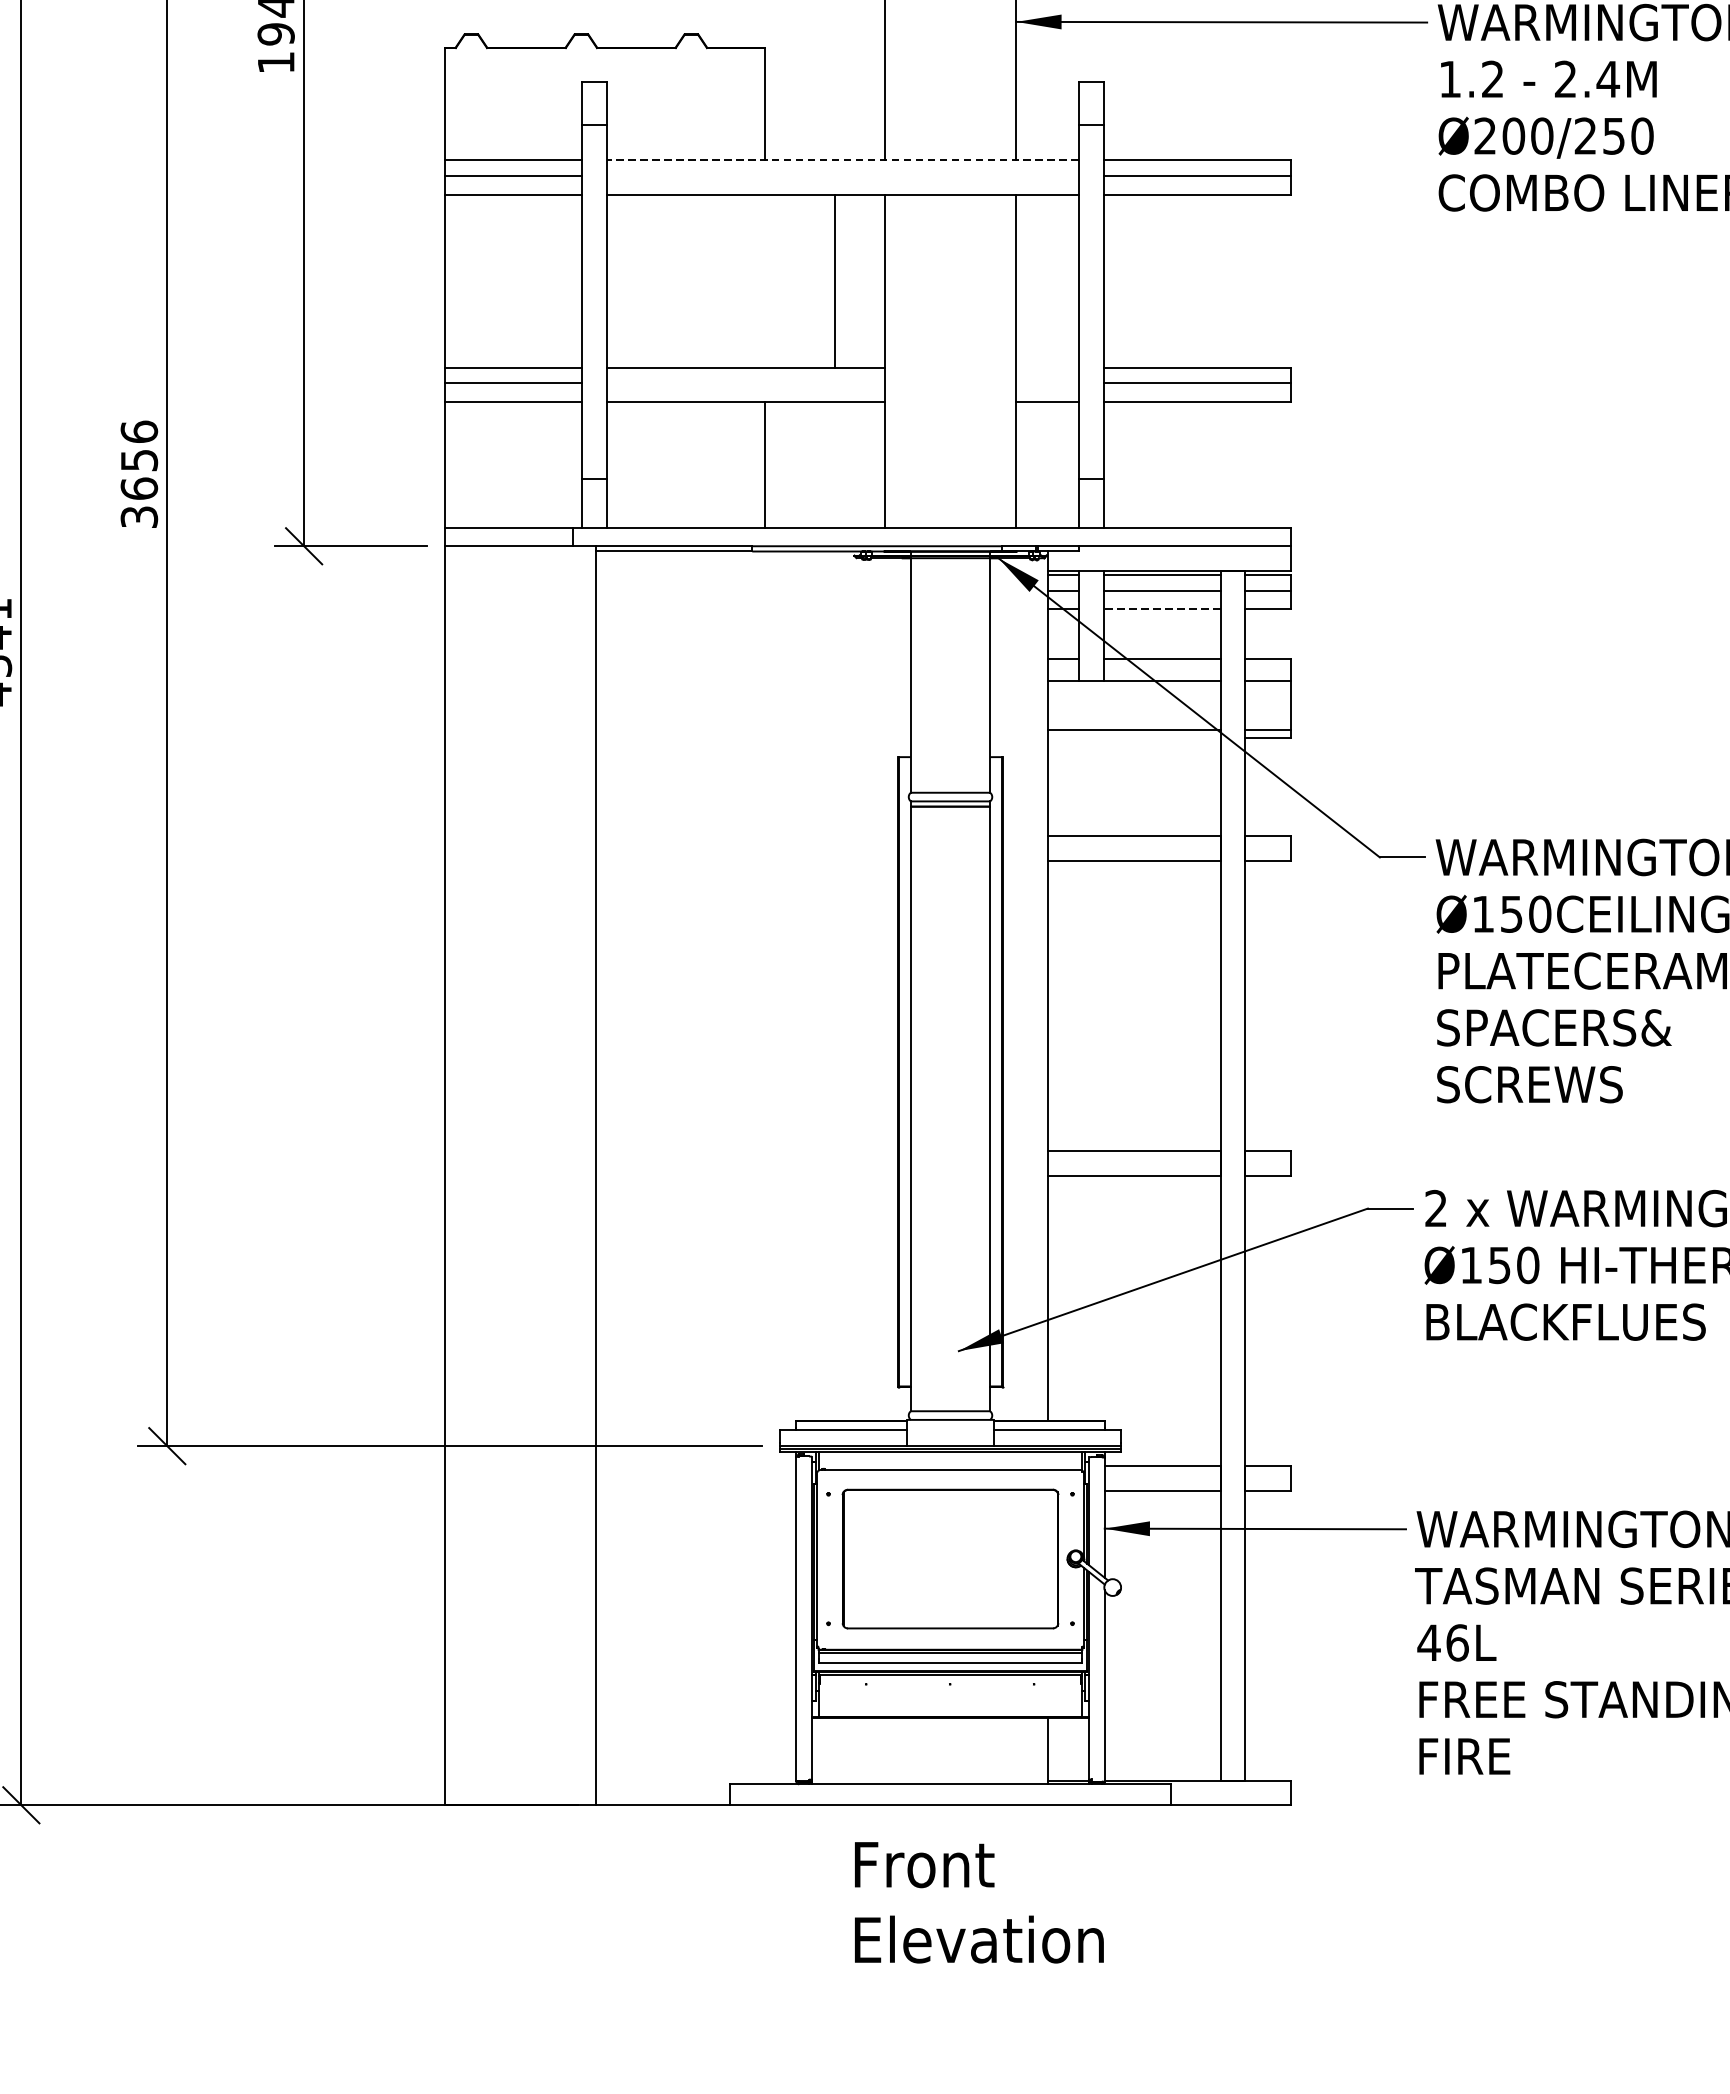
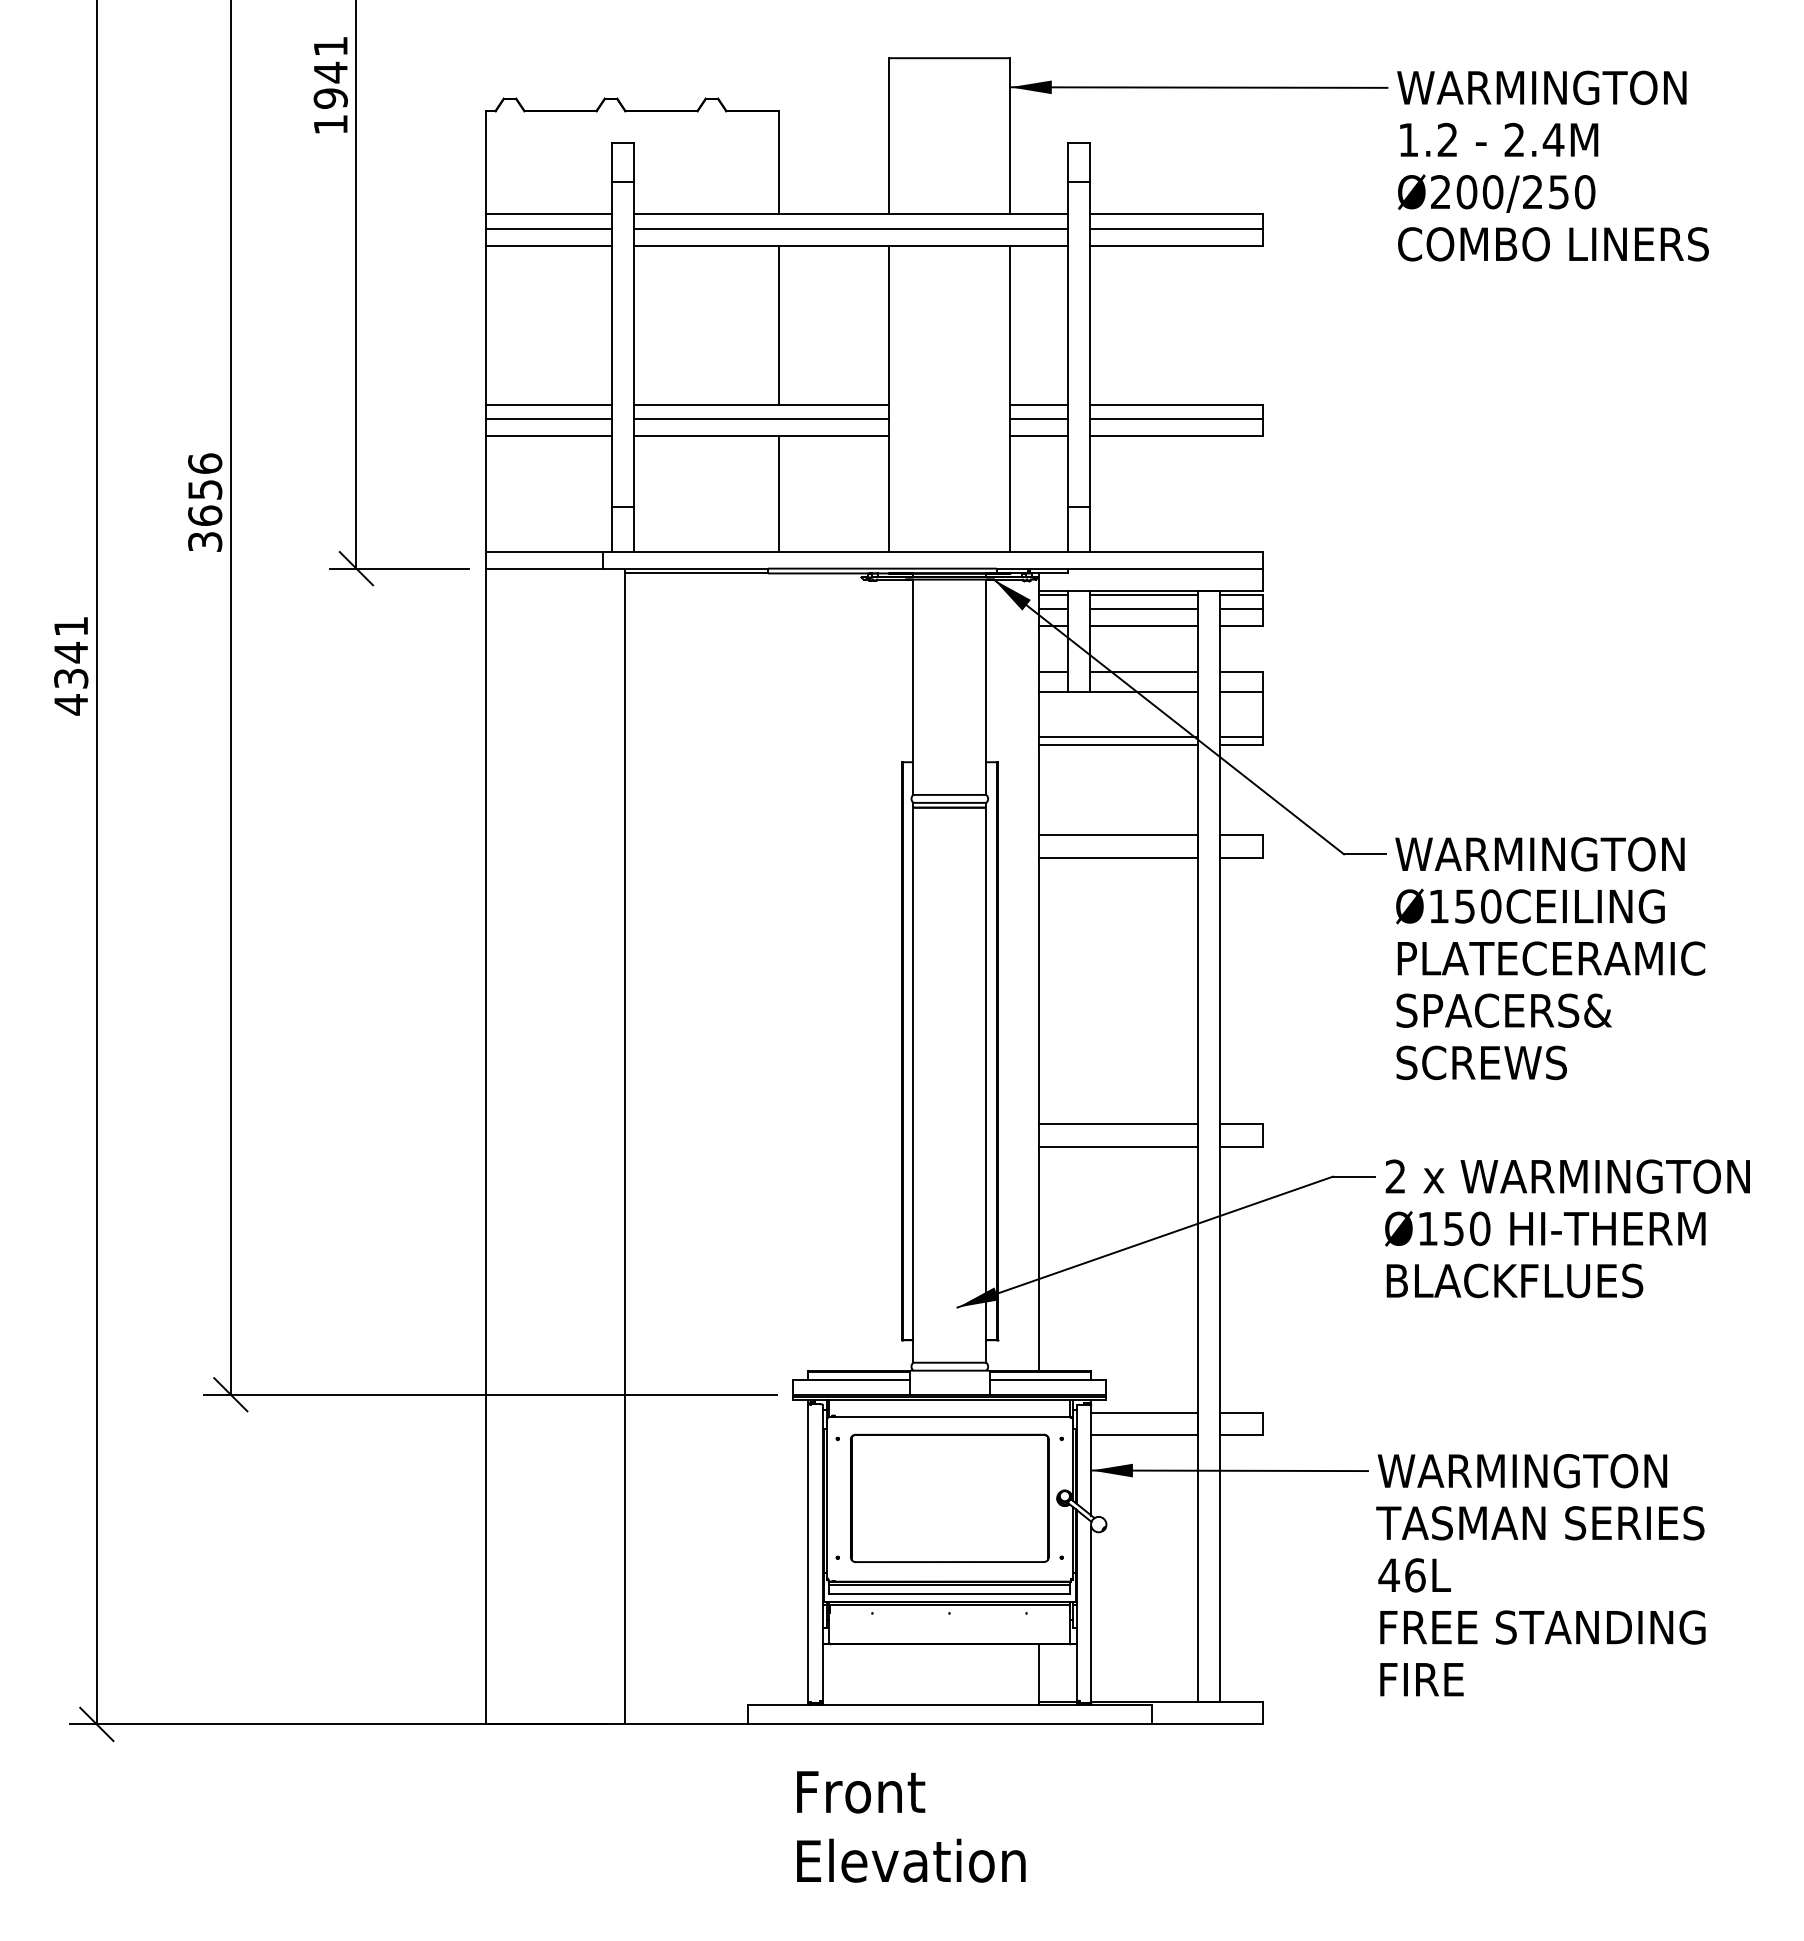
line: (843, 160) -> (851, 214), dashed -> solid
line: (842, 175) -> (850, 228), added
line: (834, 280) -> (779, 324), moved
line: (1047, 367) -> (1038, 404), added
line: (745, 383) -> (761, 419), added
line: (1047, 383) -> (1038, 419), added
line: (1162, 609) -> (1144, 626), dashed -> solid
line: (1133, 737) -> (1117, 744), added
text: (979, 1902) -> (911, 1826), moved

